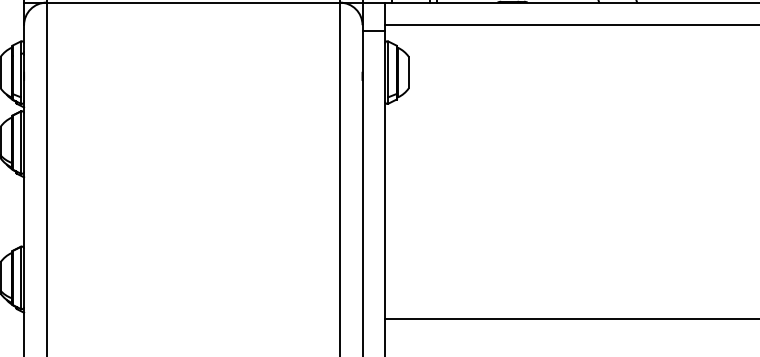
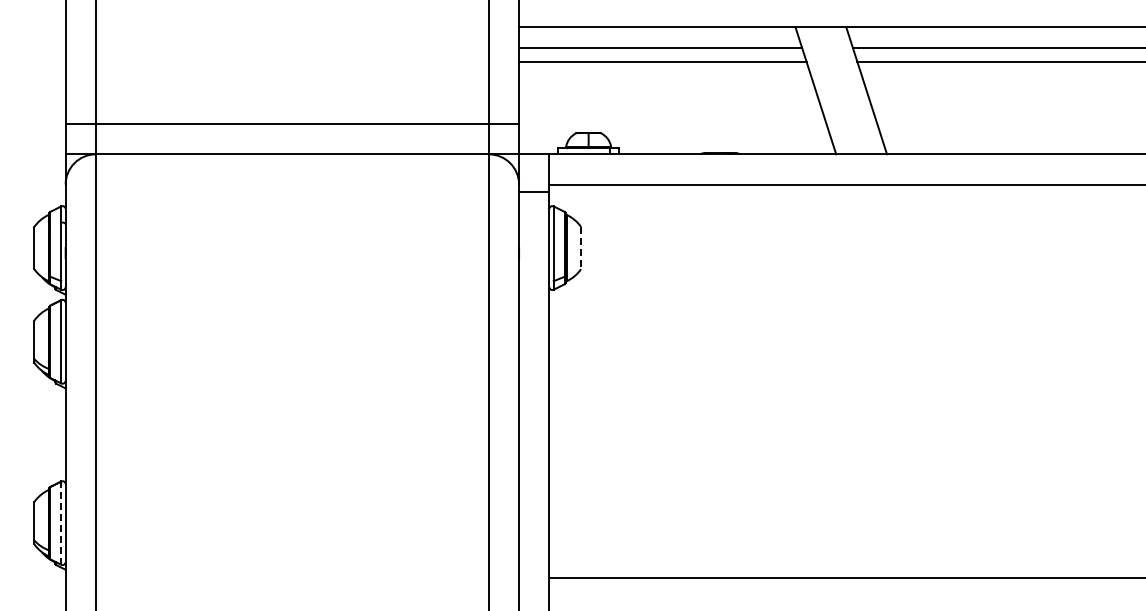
line: (409, 72) -> (581, 248), solid -> dashed
line: (20, 278) -> (61, 523), solid -> dashed

